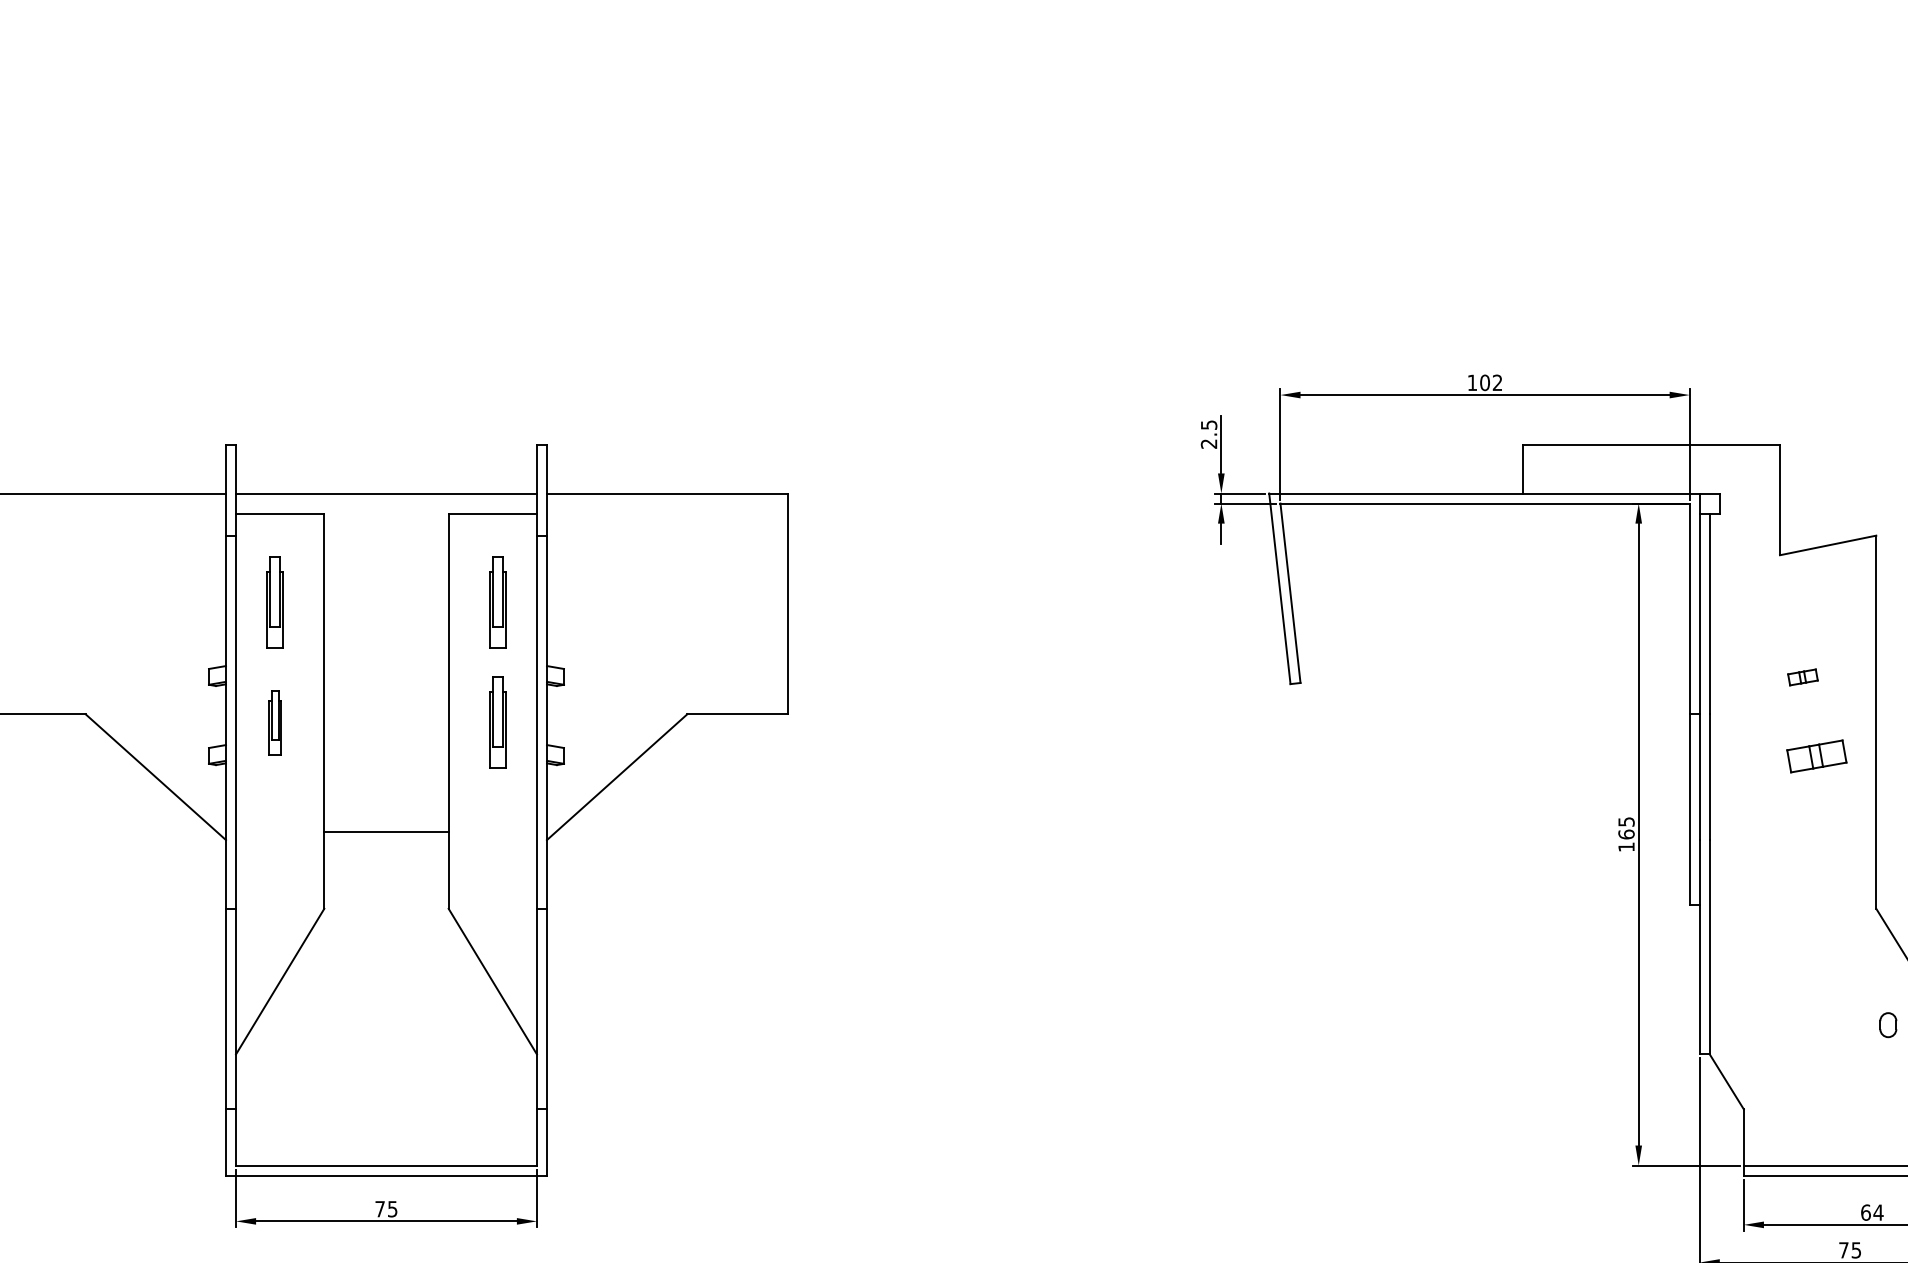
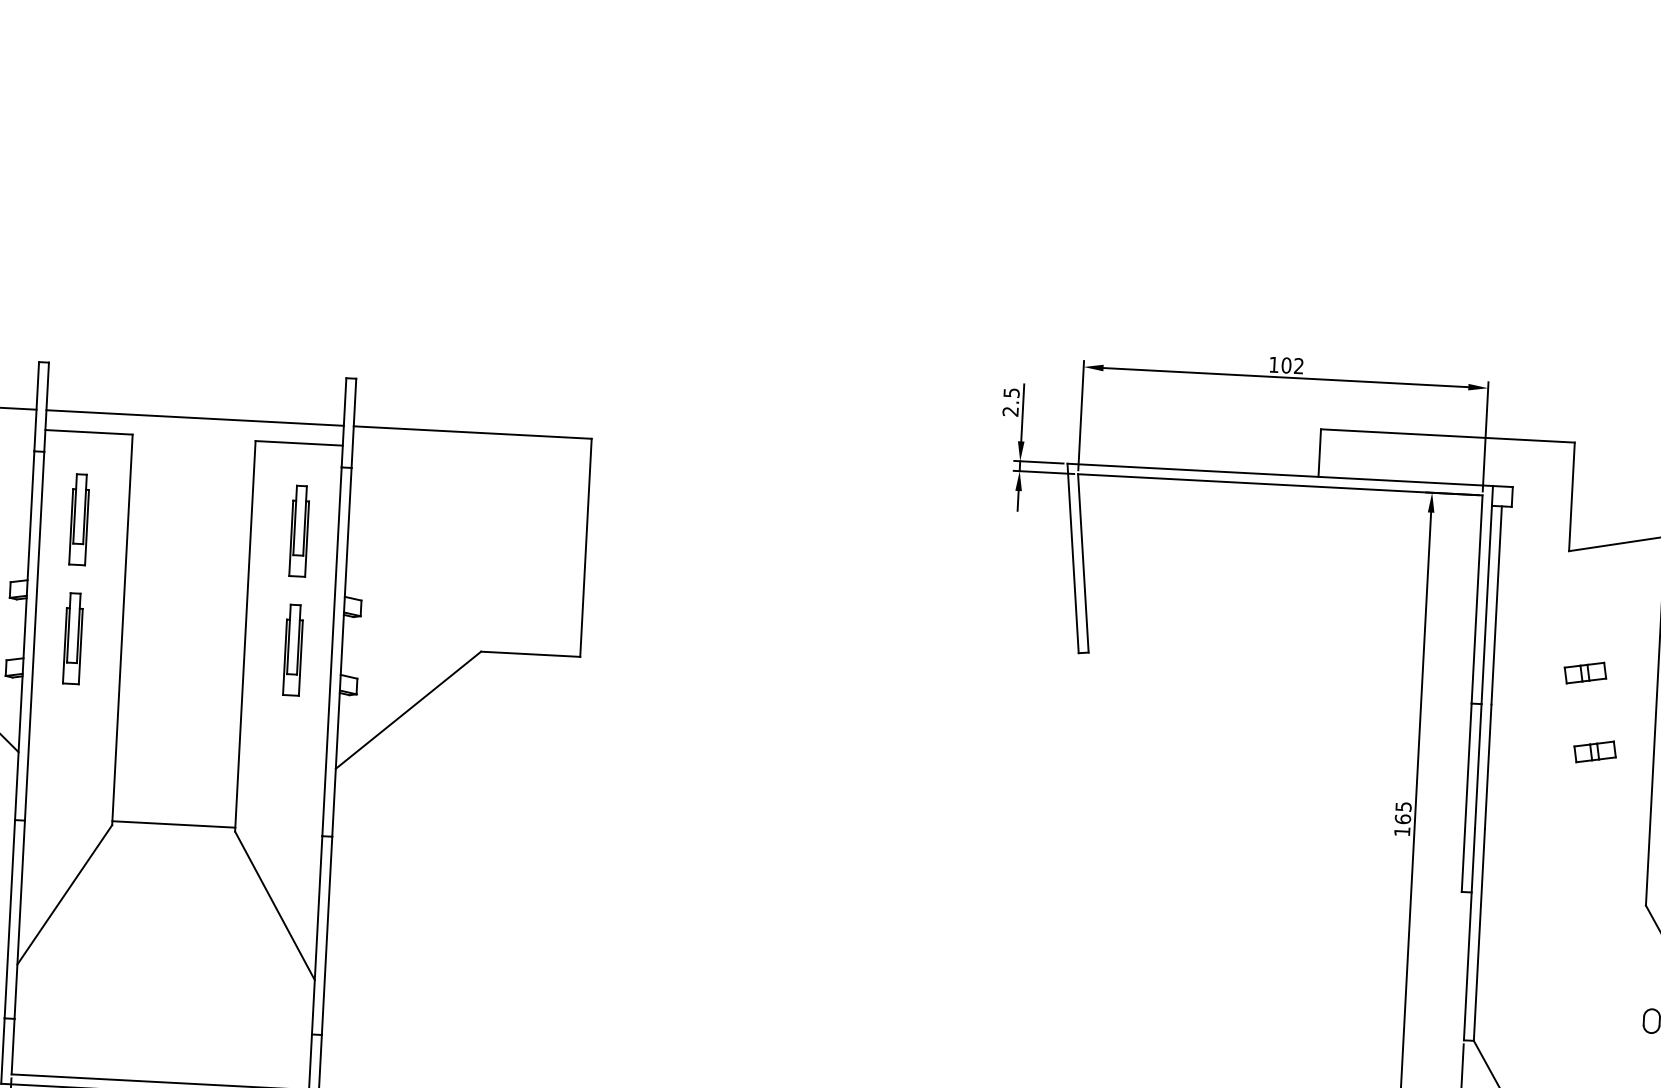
part: (1802, 677) -> (1584, 673), size x1.43
part: (274, 722) -> (72, 638), size x1.43
part: (1816, 756) -> (1594, 751), size x0.71
line: (386, 831) -> (173, 824), moved

